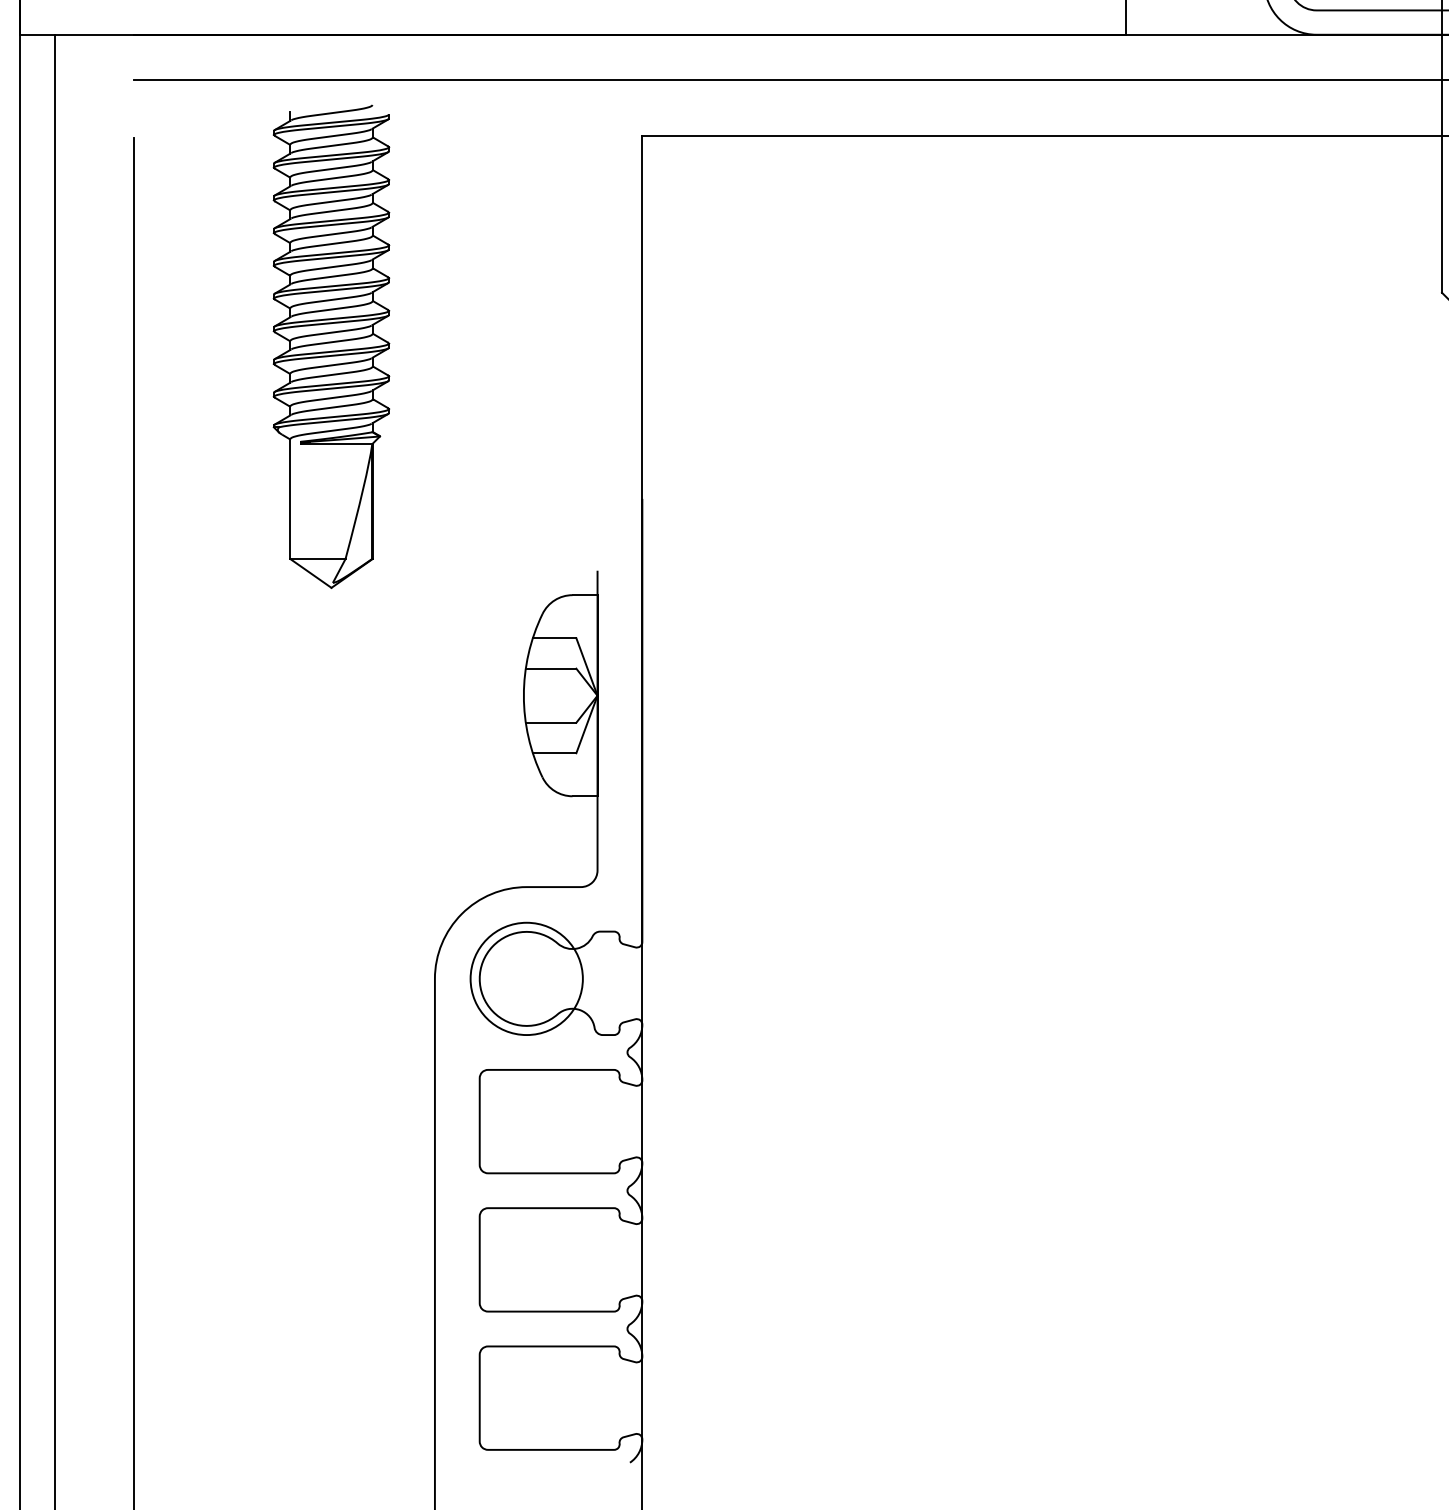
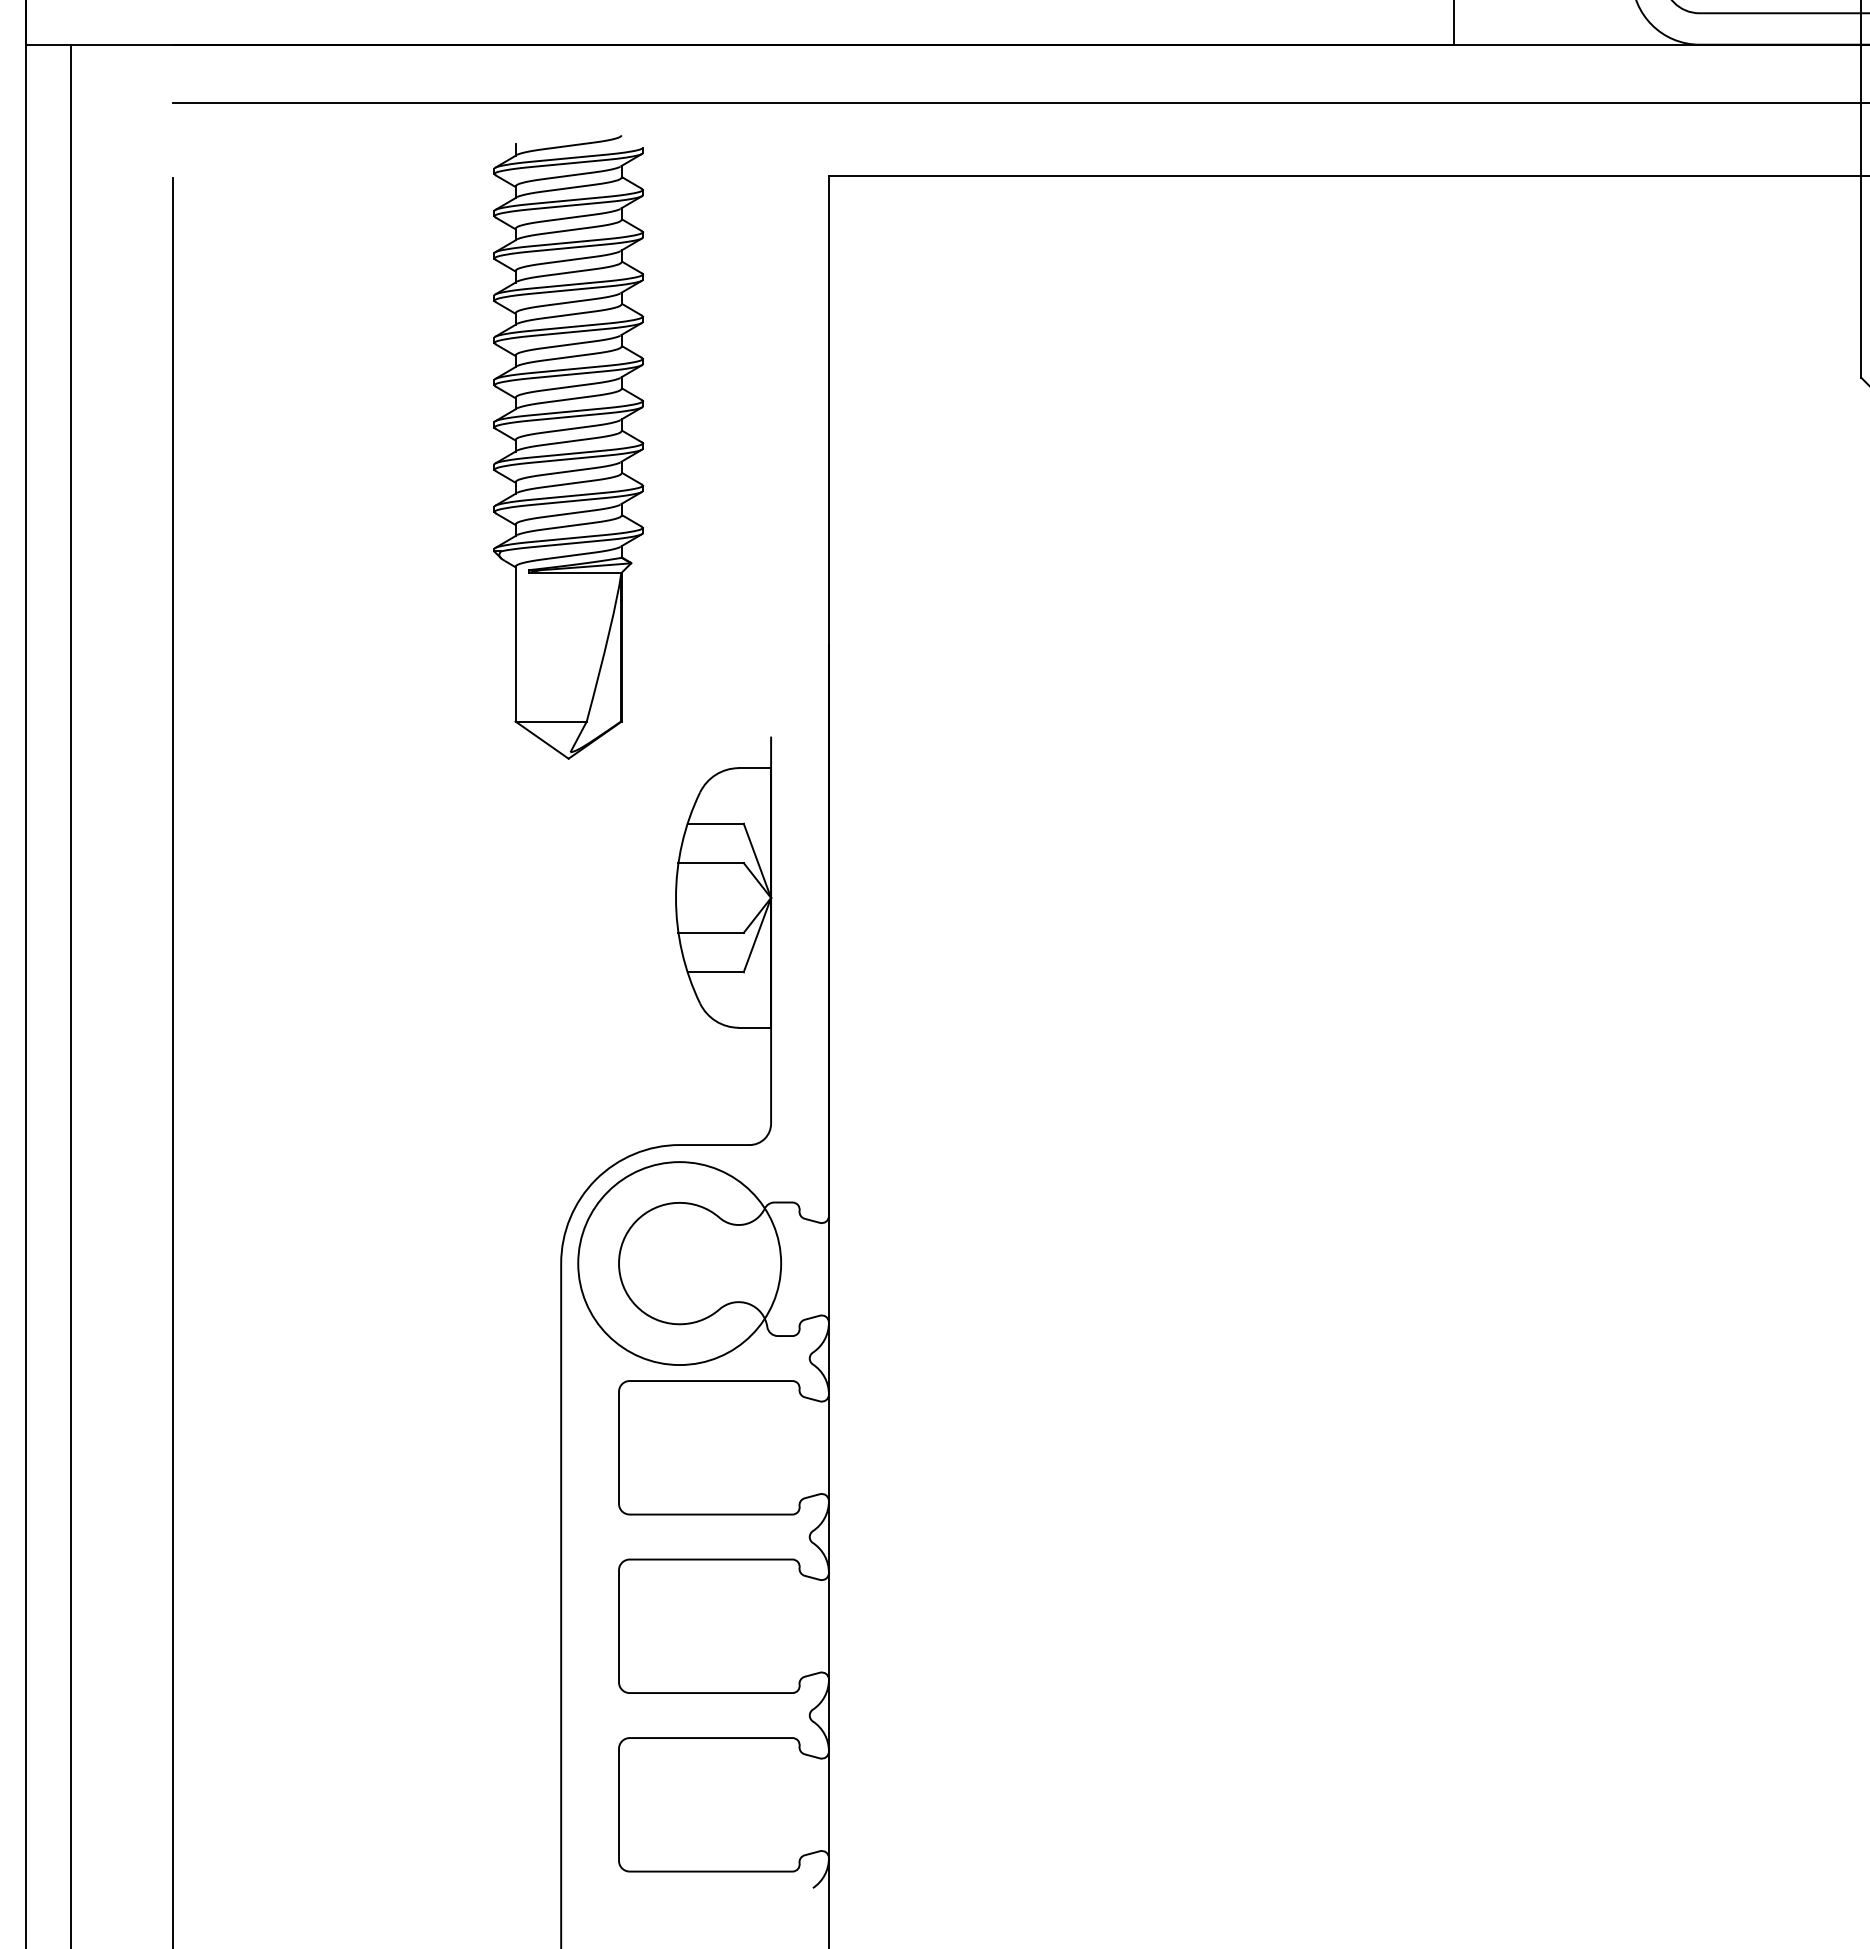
part: (331, 346) -> (568, 447), moved
circle: (526, 978) -> (679, 1263), size x1.4

